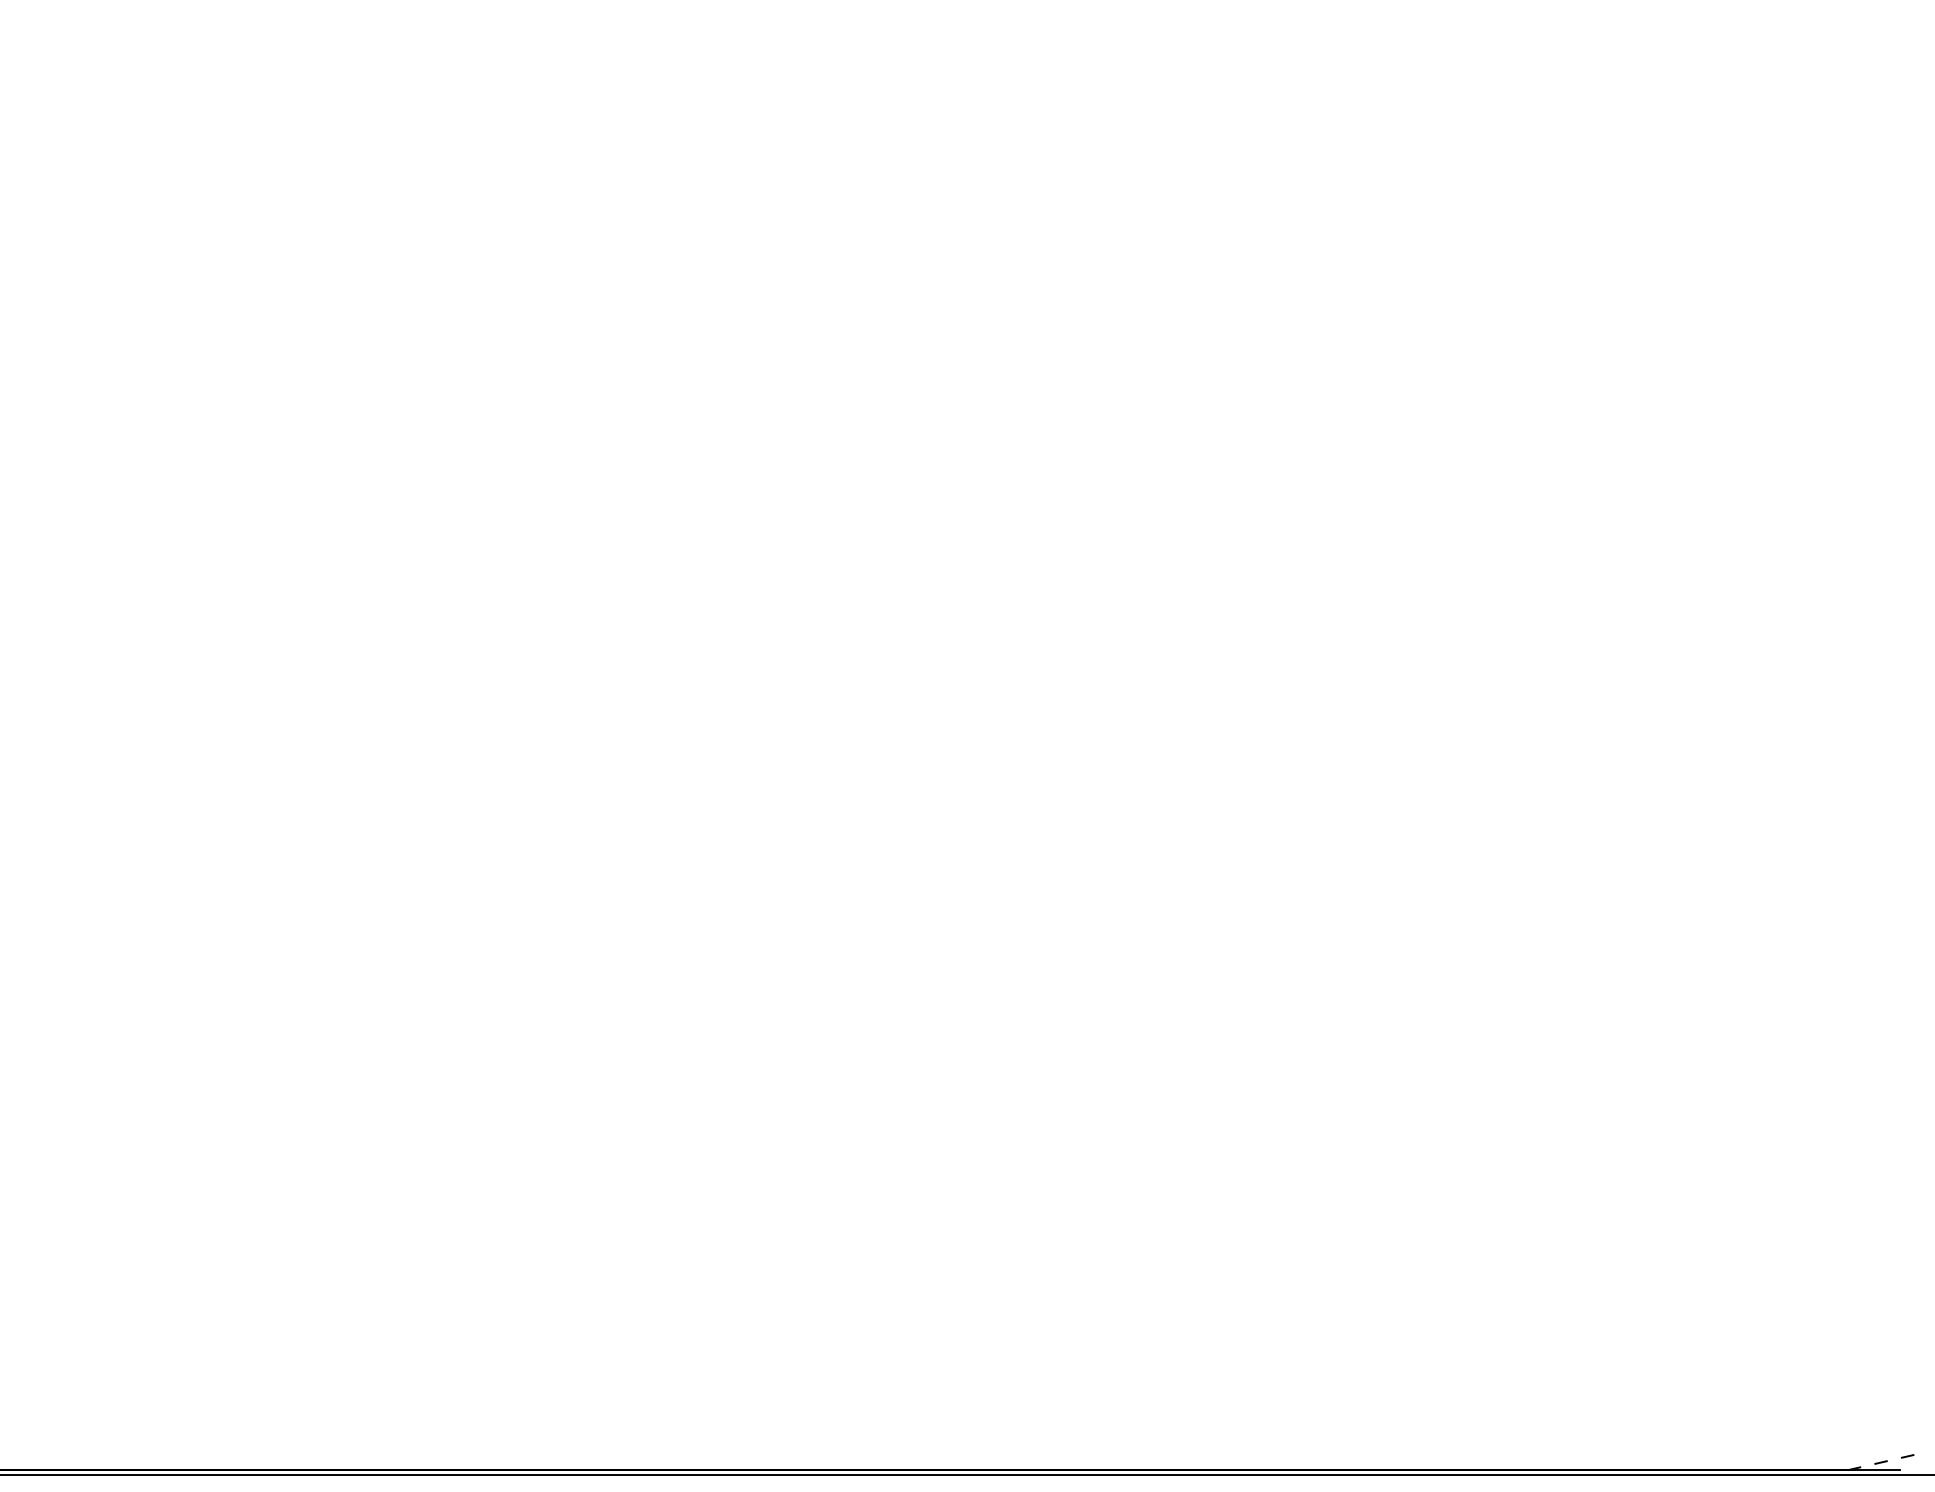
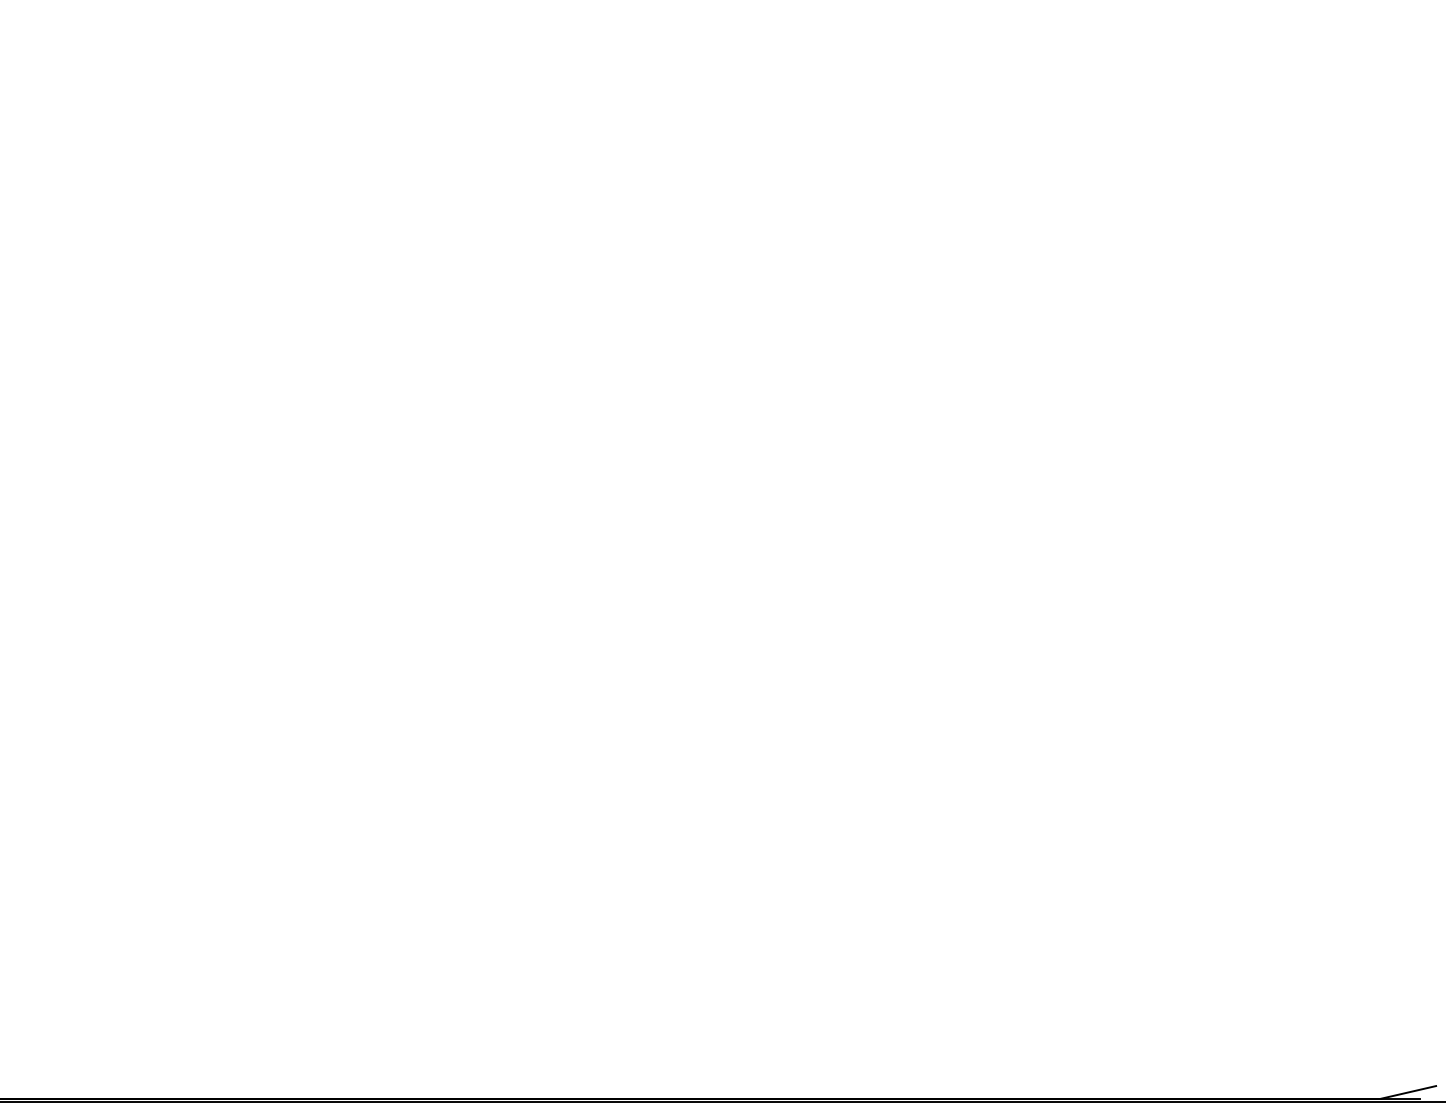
line: (1884, 1461) -> (1408, 1092), dashed -> solid

